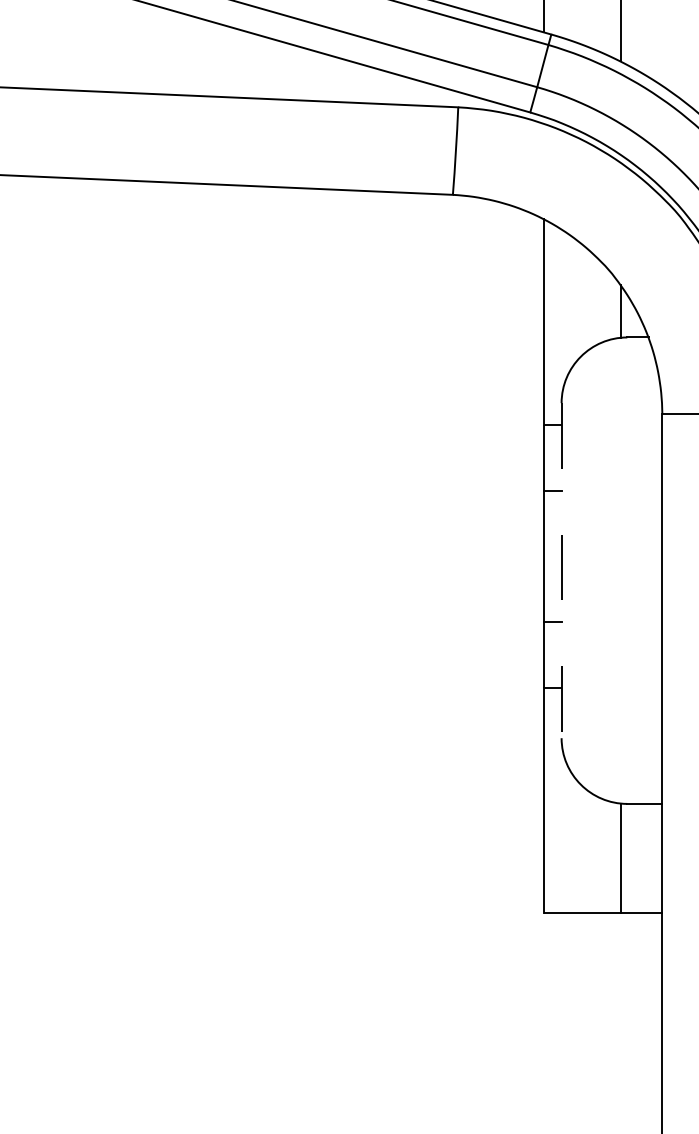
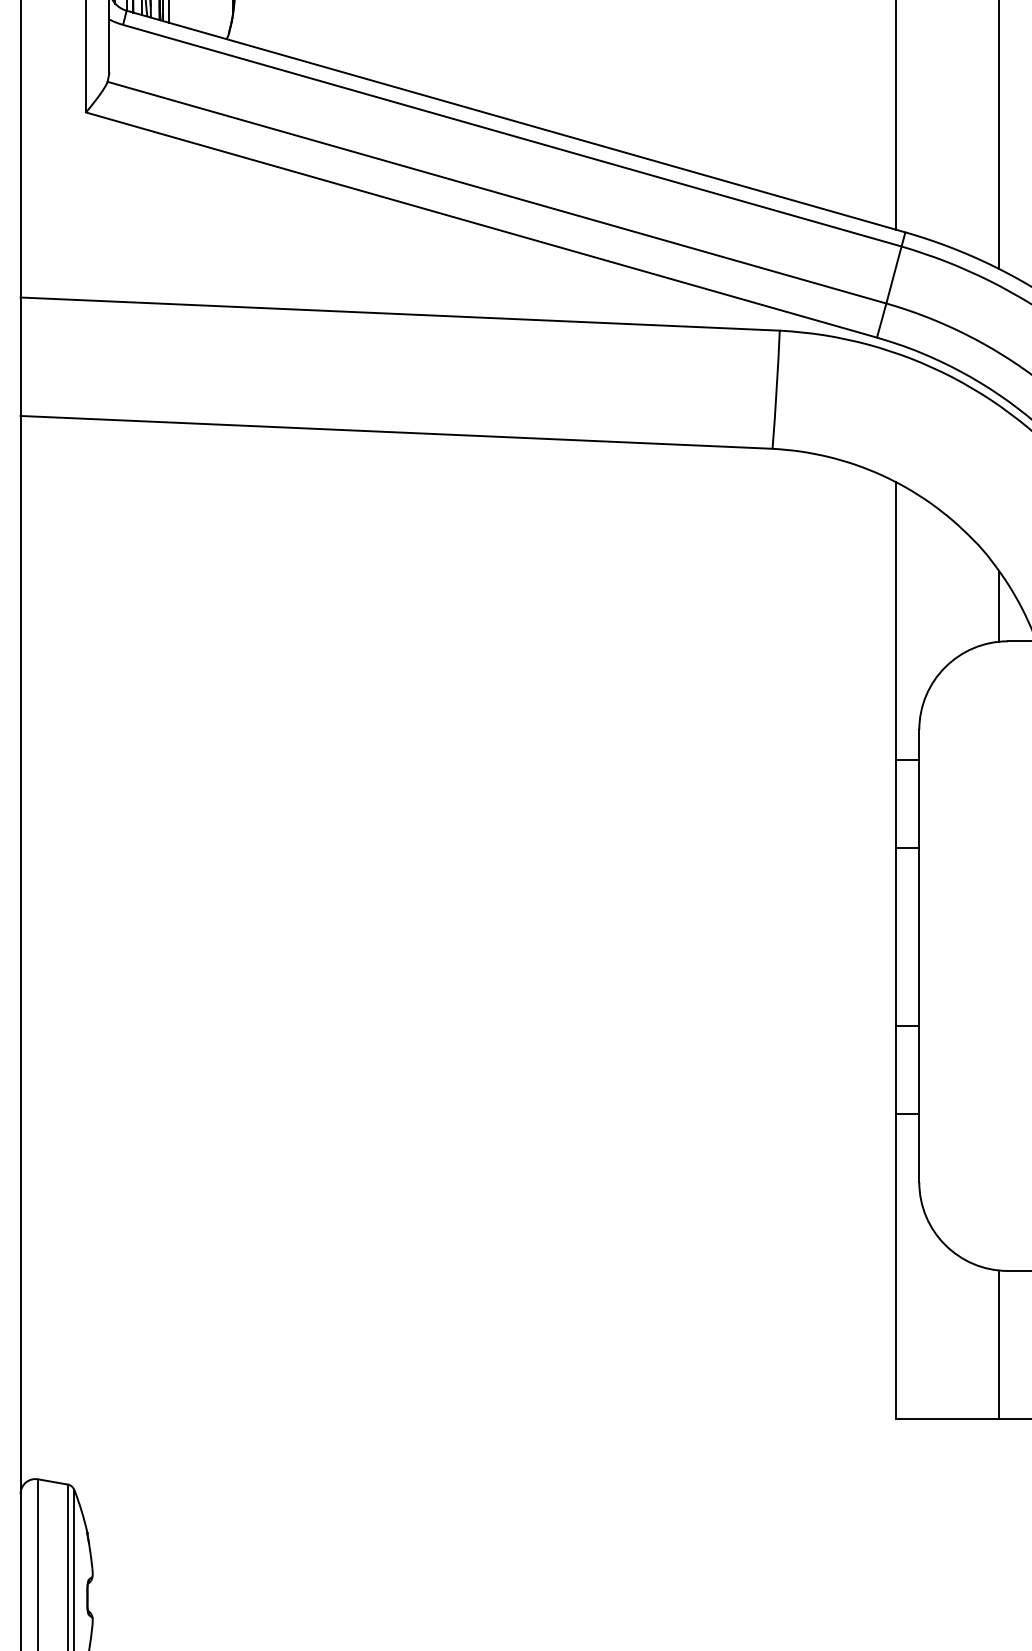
line: (561, 570) -> (919, 956), dashed -> solid

